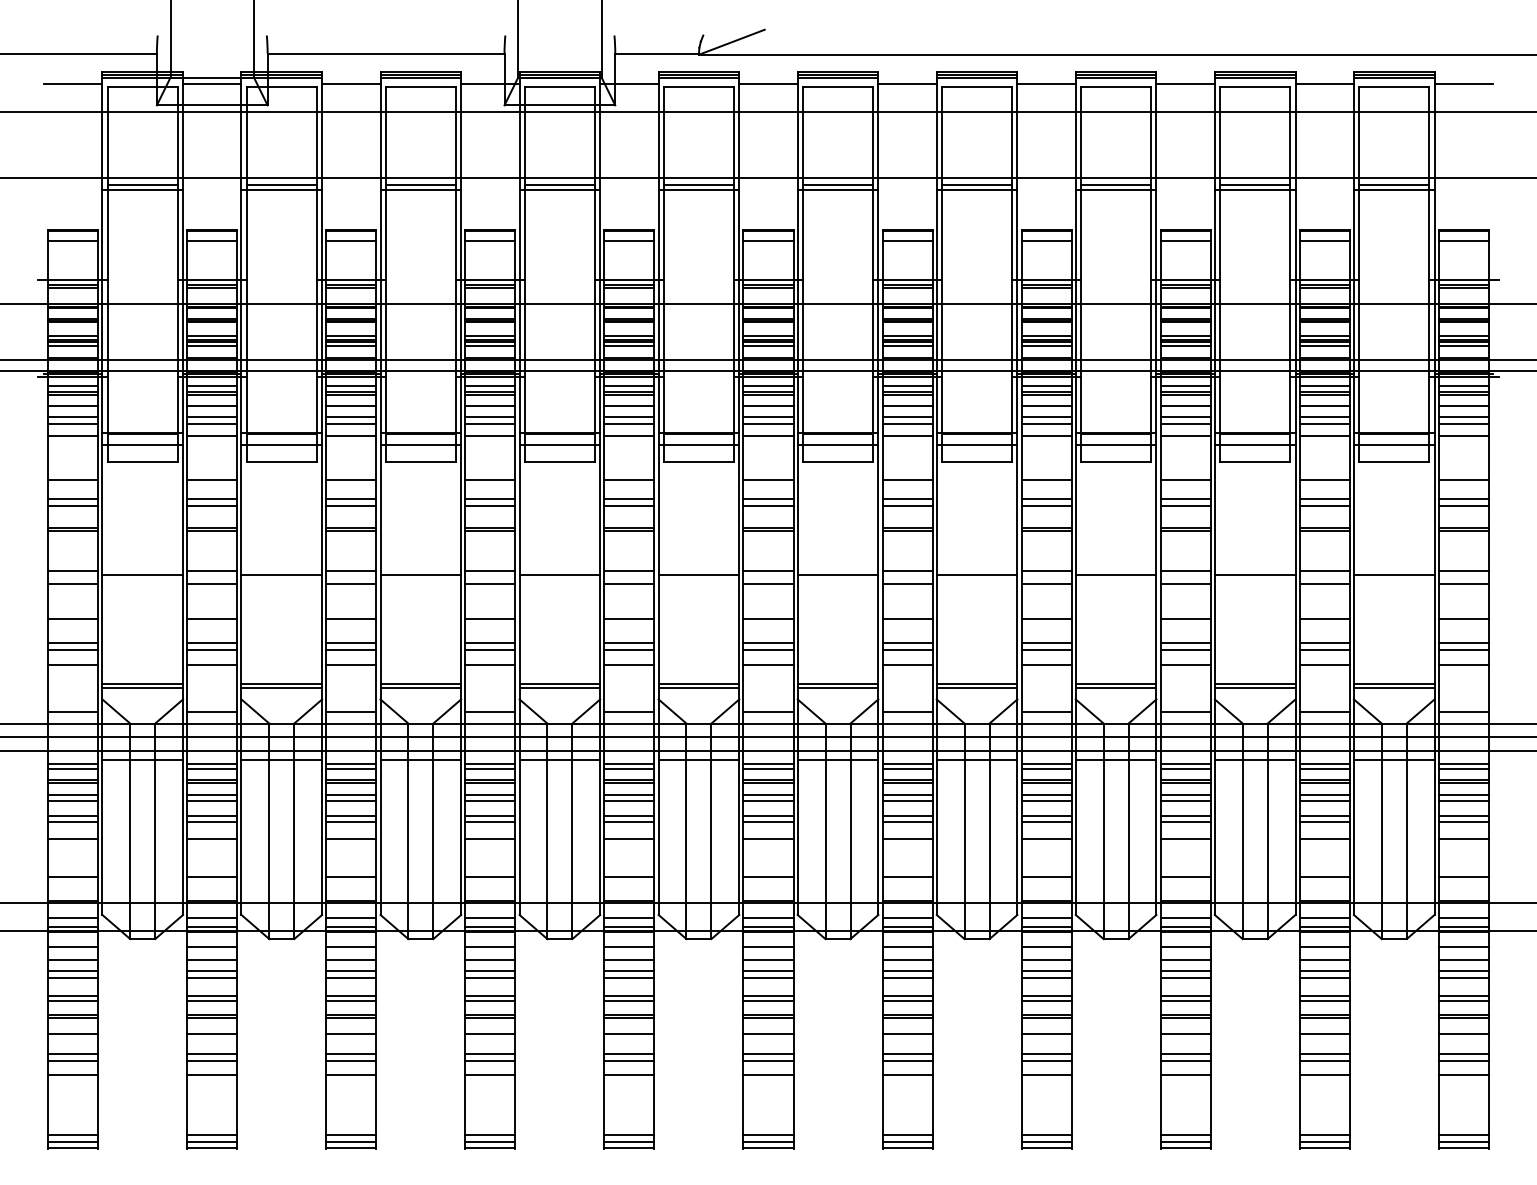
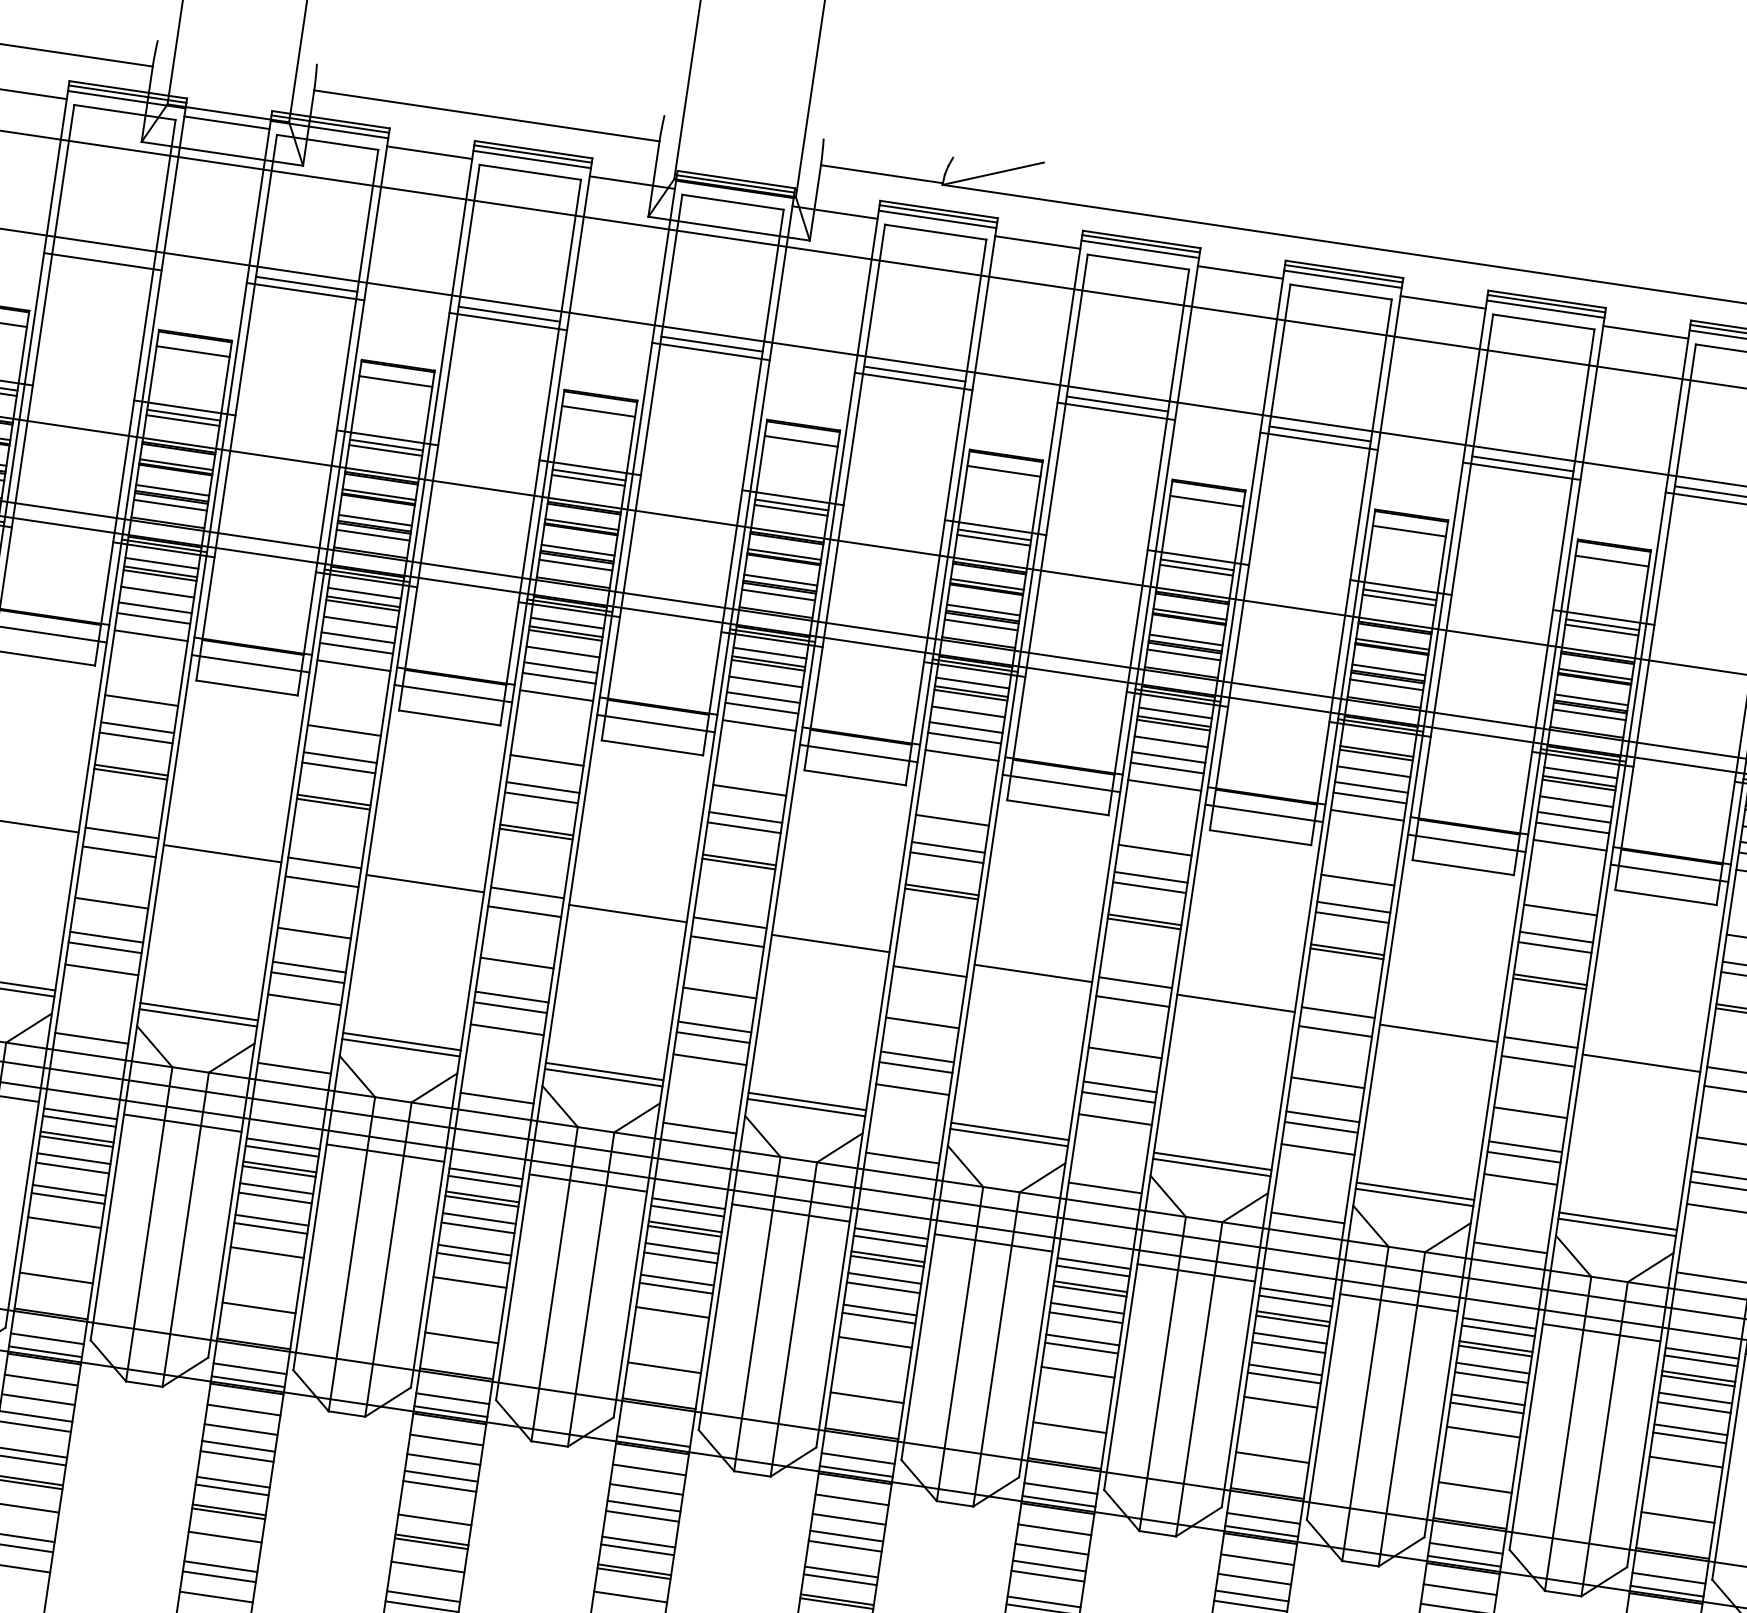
line: (142, 184) -> (103, 254), removed
line: (1046, 386) -> (1377, 743), removed
line: (768, 571) -> (932, 953), removed
line: (629, 918) -> (655, 1428), removed
line: (490, 996) -> (436, 1512), removed

